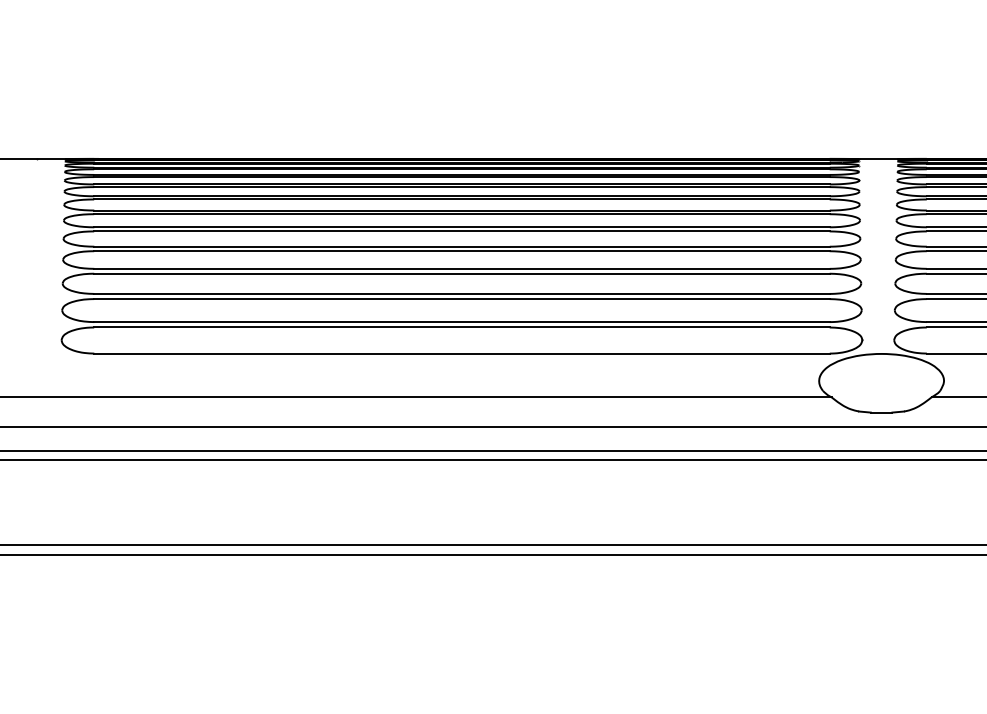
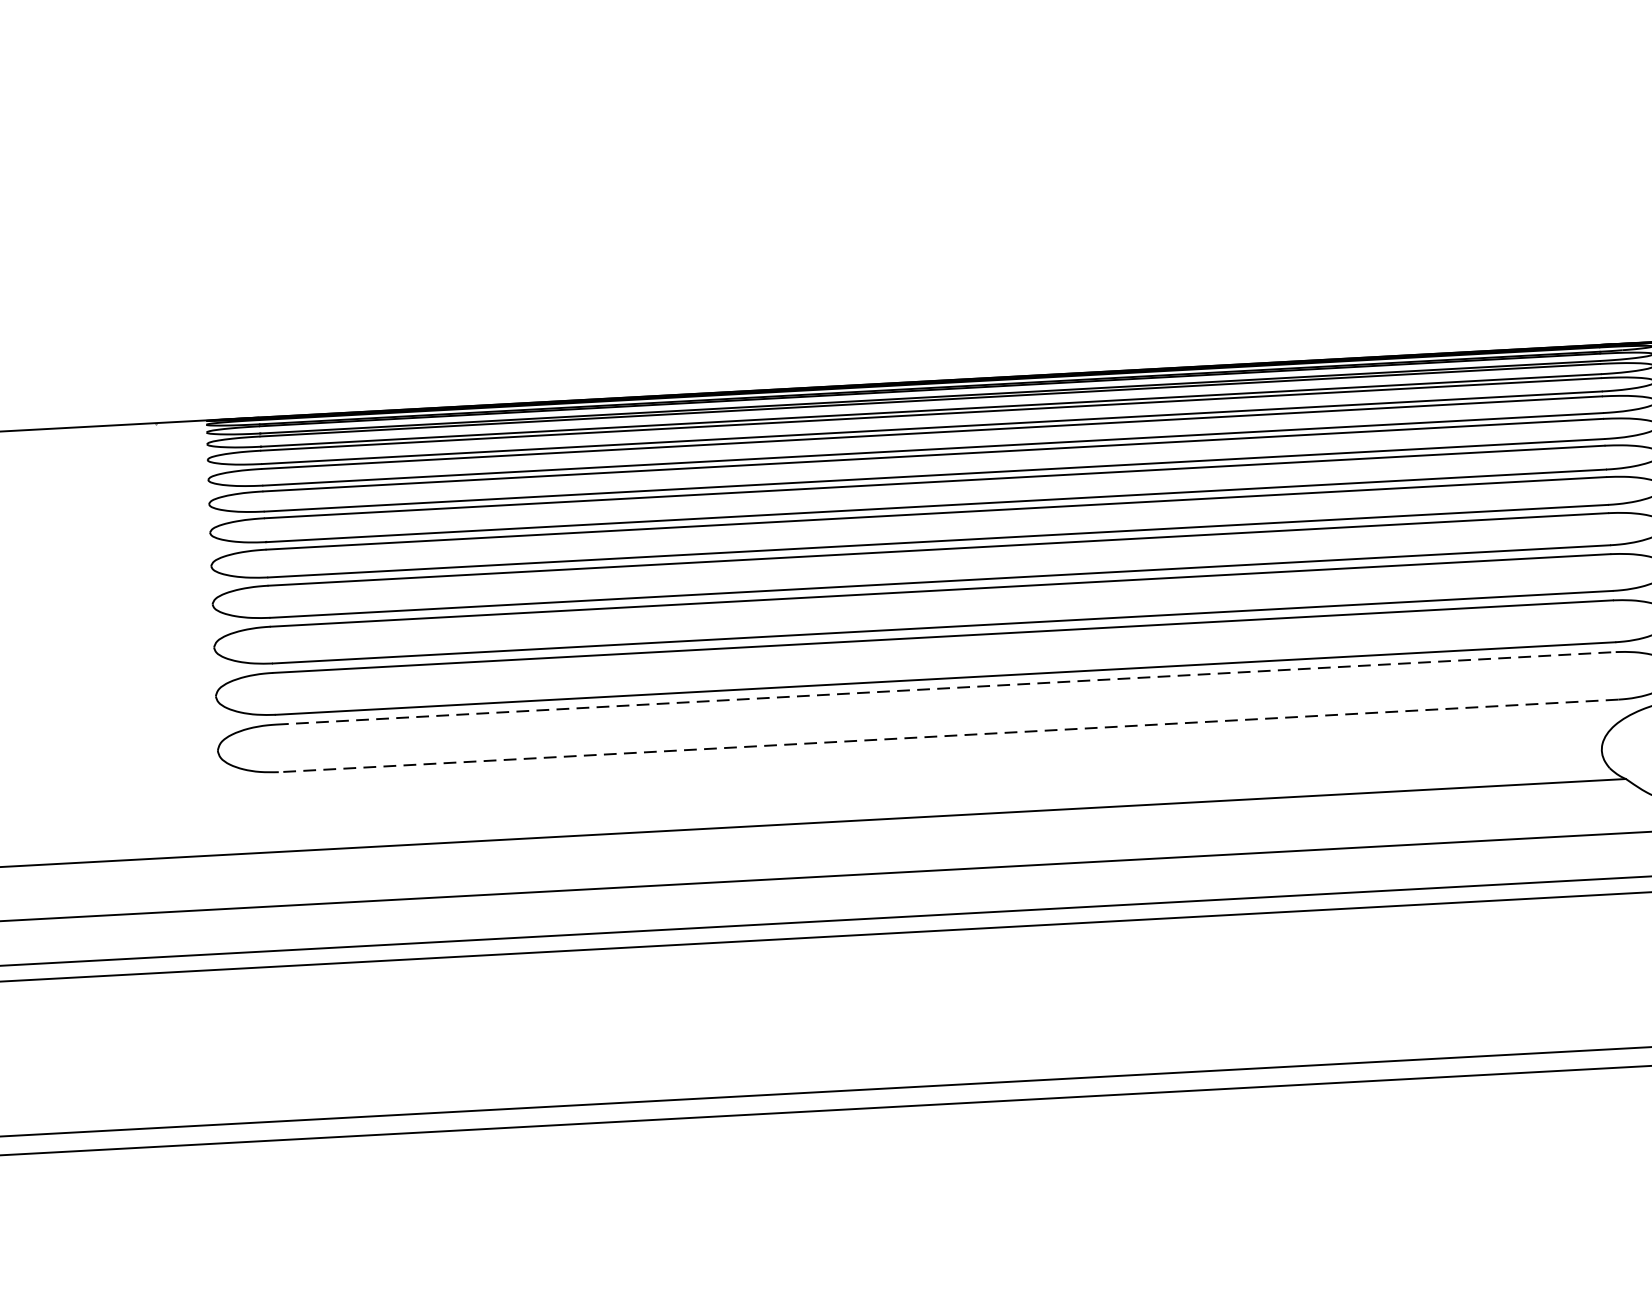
line: (461, 327) -> (945, 688), solid -> dashed
line: (462, 353) -> (949, 735), solid -> dashed

